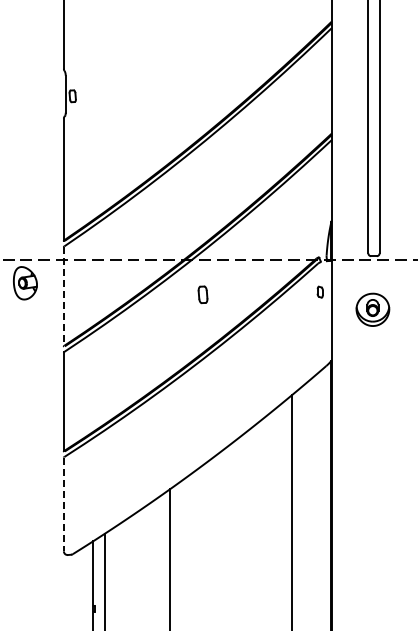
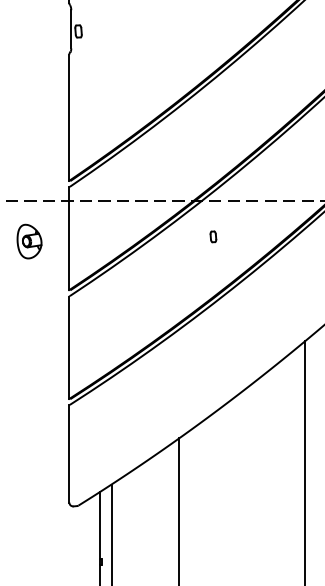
part: (25, 283) -> (29, 241), moved
part: (202, 294) -> (212, 236), size x0.62
line: (63, 296) -> (68, 238), dashed -> solid
line: (63, 504) -> (68, 454), dashed -> solid

